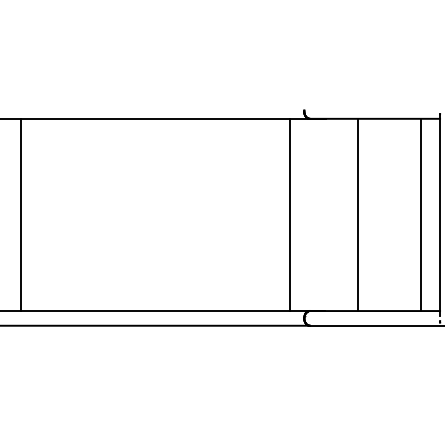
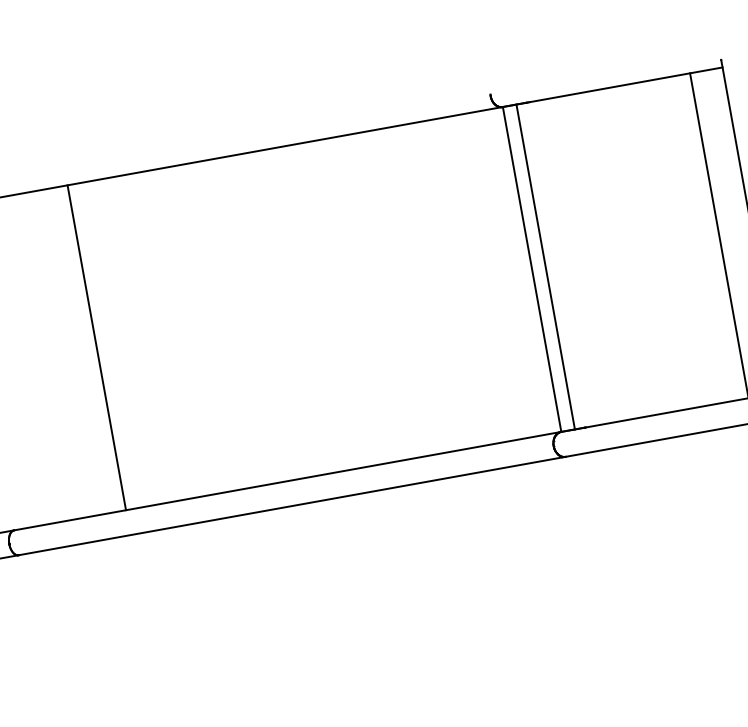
line: (20, 214) -> (96, 347), moved
line: (290, 214) -> (532, 268), moved
line: (358, 214) -> (546, 266), moved

